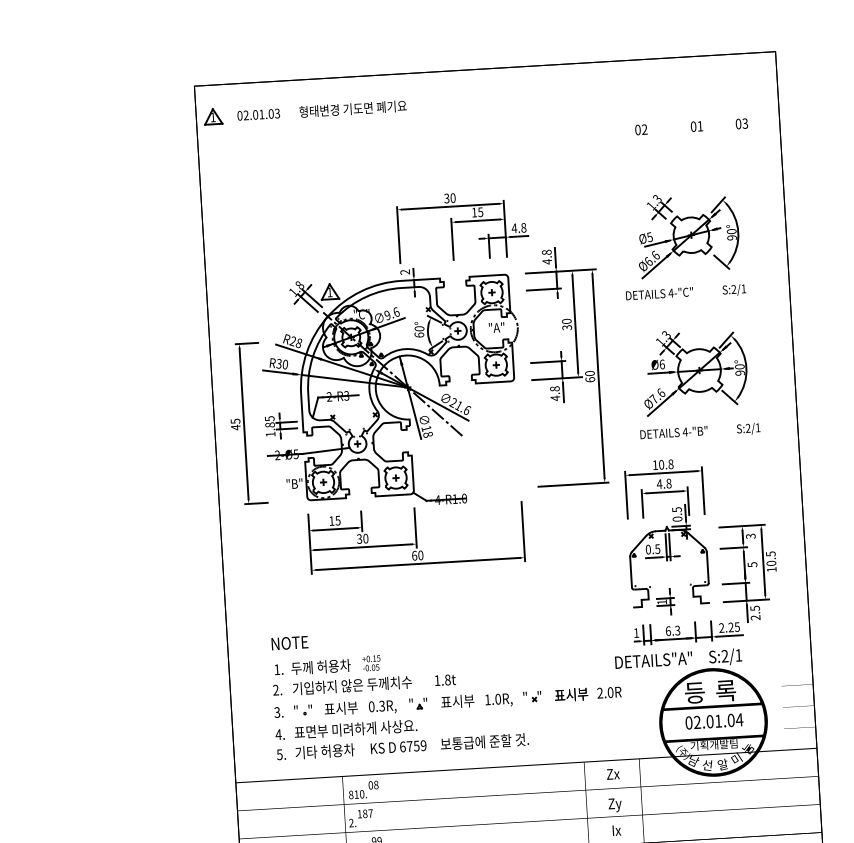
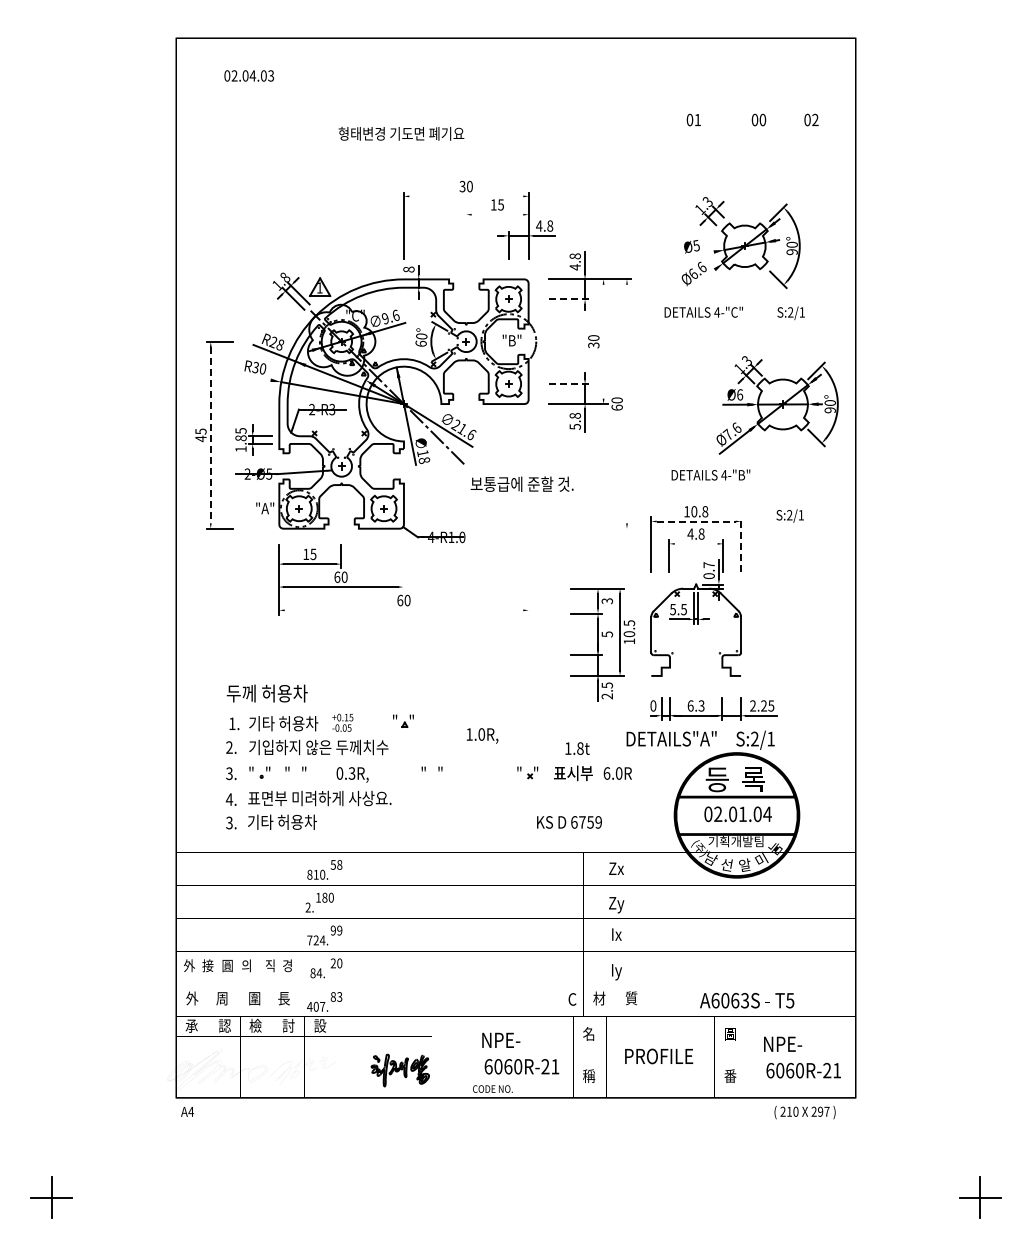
text: (353, 108) -> (401, 133), moved
text: (261, 114) -> (252, 75), 02.01.03 -> 02.04.03
part: (213, 116) -> (196, 74), removed
text: (745, 124) -> (815, 120), 03 -> 02
text: (699, 125) -> (762, 119), 01 -> 00
text: (644, 129) -> (697, 119), 02 -> 01
line: (450, 206) -> (466, 196), removed
line: (478, 220) -> (497, 214), removed
line: (452, 239) -> (466, 234), removed
line: (657, 243) -> (704, 253), removed
line: (656, 265) -> (702, 279), removed
text: (404, 272) -> (408, 269), 2 -> 8
line: (544, 289) -> (569, 299), solid -> dashed
line: (575, 323) -> (603, 341), removed
text: (499, 327) -> (514, 340), "A" -> "B"
line: (548, 362) -> (569, 384), solid -> dashed
part: (694, 371) -> (777, 405), moved
line: (279, 372) -> (255, 377), removed
line: (598, 375) -> (626, 403), removed
text: (554, 398) -> (574, 426), 4.8 -> 5.8
line: (243, 424) -> (210, 435), solid -> dashed
text: (748, 428) -> (789, 515), moved
line: (663, 473) -> (696, 521), solid -> dashed
text: (296, 483) -> (267, 508), "B" -> "A"
line: (573, 484) -> (590, 528), removed
line: (703, 490) -> (741, 544), solid -> dashed
line: (664, 491) -> (695, 543), removed
text: (676, 510) -> (708, 565), 0.5 -> 0.7
line: (415, 528) -> (403, 568), removed
line: (523, 531) -> (528, 579), removed
text: (359, 538) -> (337, 576), 30 -> 60
text: (648, 549) -> (673, 609), 0.5 -> 5.5
line: (417, 564) -> (403, 610), removed
part: (748, 573) -> (602, 644), moved
part: (665, 601) -> (689, 671), removed
text: (636, 632) -> (653, 705), 1 -> 0
text: (304, 642) -> (266, 693), NOTE -> 두께 허용차
text: (302, 667) -> (261, 723), 두께 허용차 -> 기타 허용차
text: (445, 680) -> (577, 748), moved
text: (599, 693) -> (606, 773), 2.0R -> 6.0R
text: (498, 700) -> (482, 735), moved
text: (457, 701) -> (440, 773), 표시부 -> "   "
part: (418, 703) -> (403, 720), moved
text: (340, 708) -> (303, 773), 표시부 -> "   "
text: (484, 741) -> (521, 483), moved
text: (398, 747) -> (569, 822), moved
text: (279, 754) -> (229, 822), 5. -> 3.
text: (370, 784) -> (332, 864), 08 -> 58
text: (369, 813) -> (330, 897), 187 -> 180

